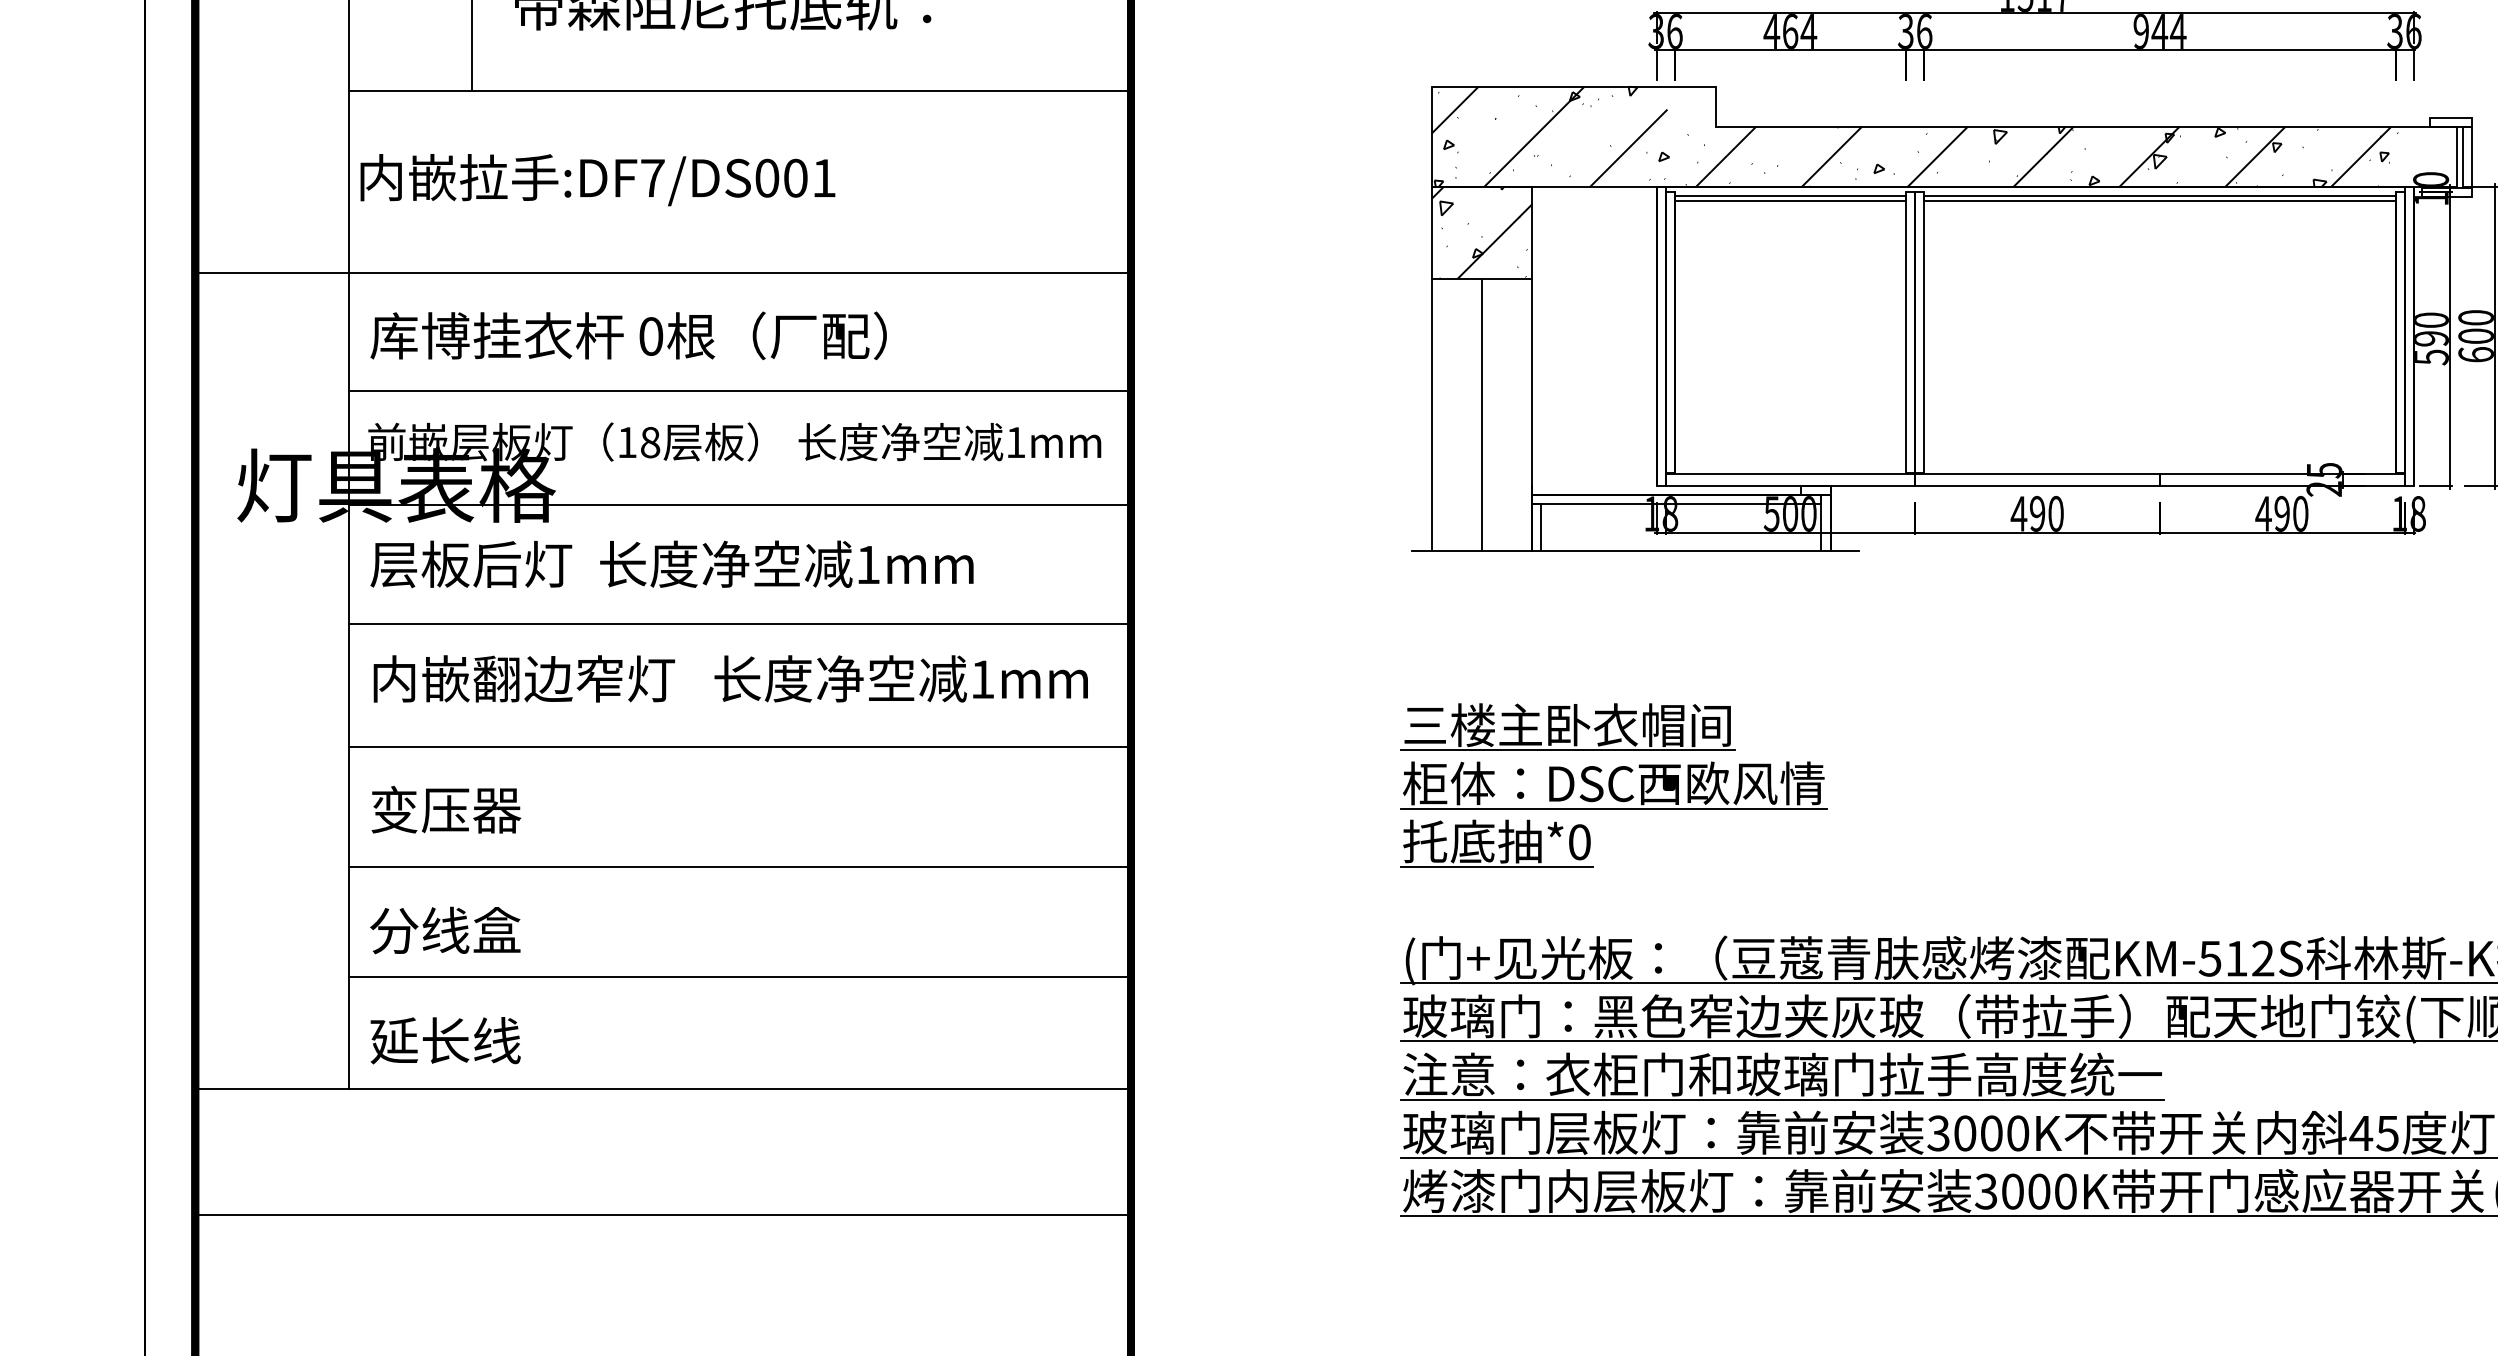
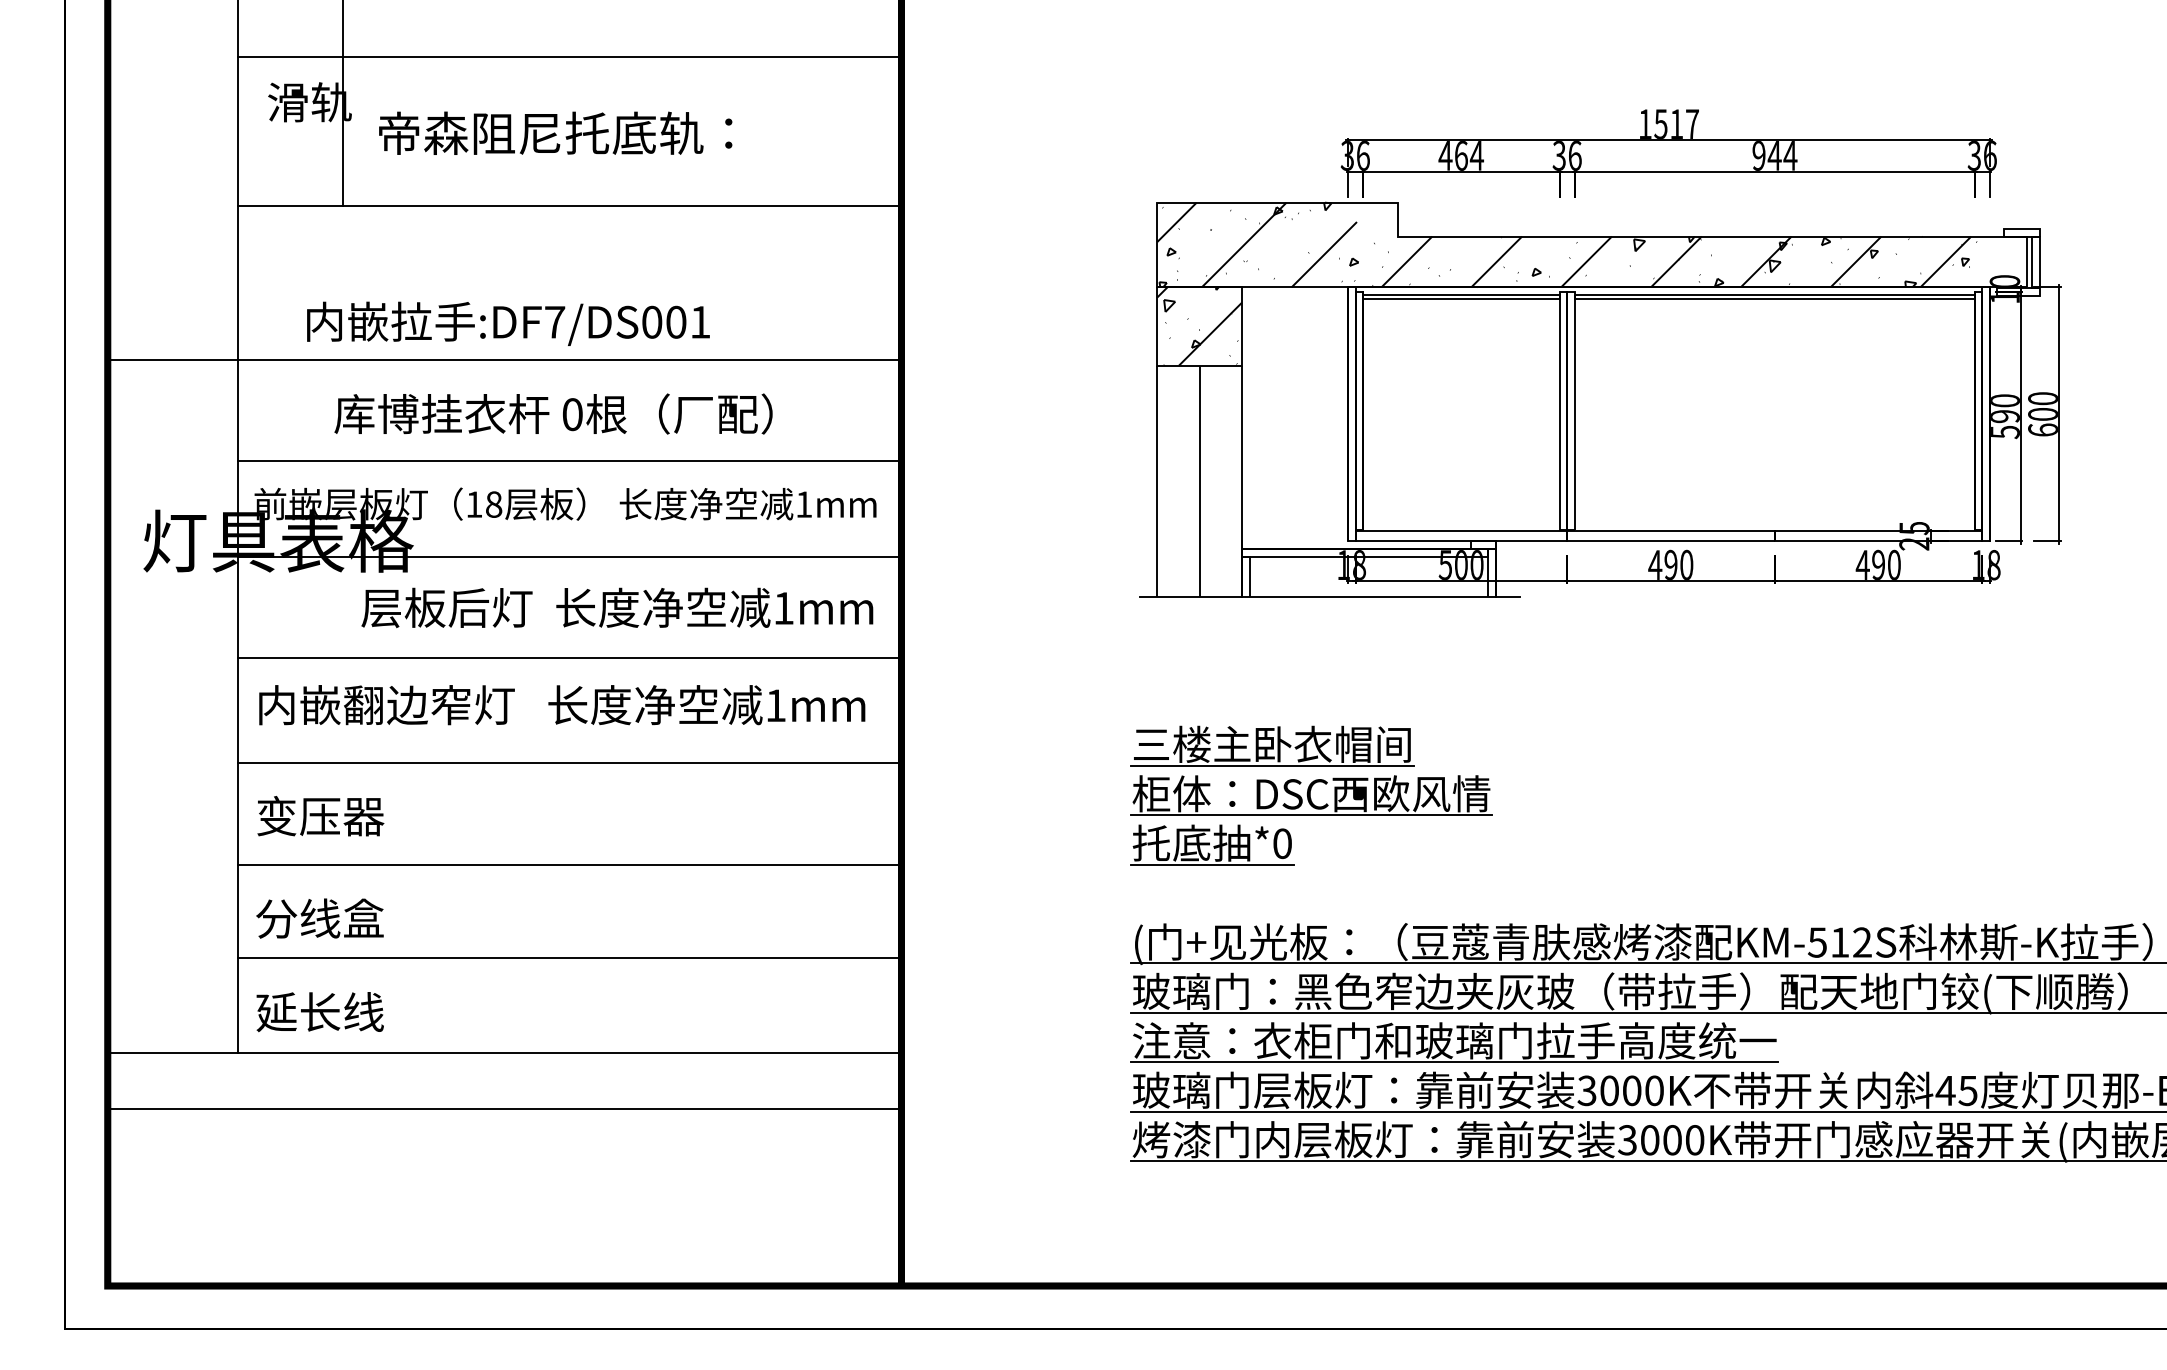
text: (597, 179) -> (508, 323), moved
text: (628, 335) -> (553, 413), moved
text: (672, 563) -> (617, 607), moved
line: (662, 1214) -> (504, 1108), moved

